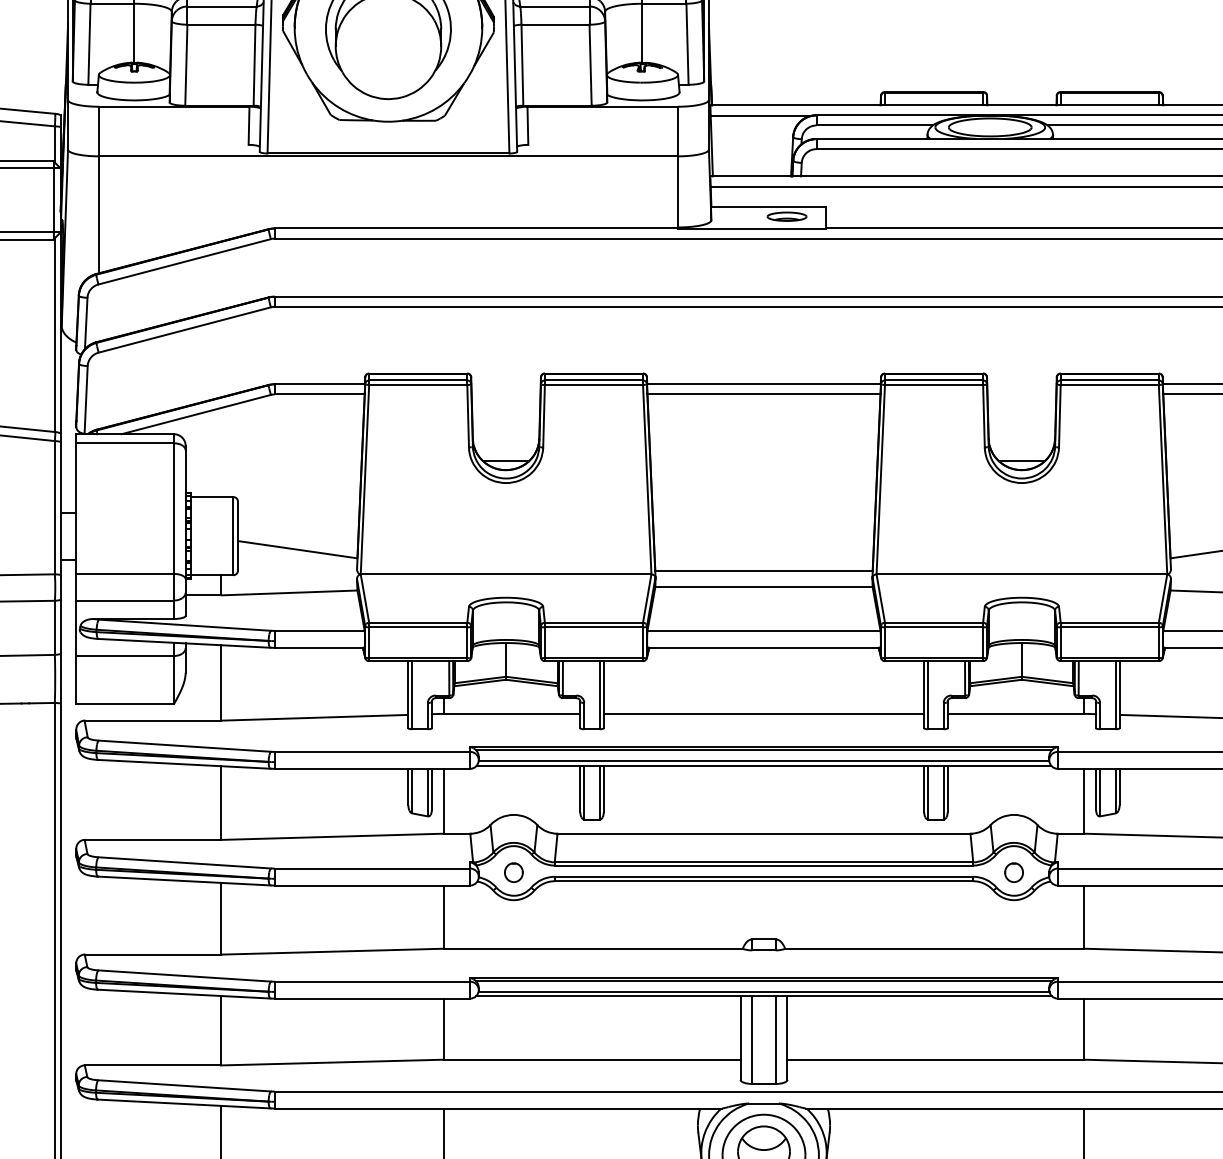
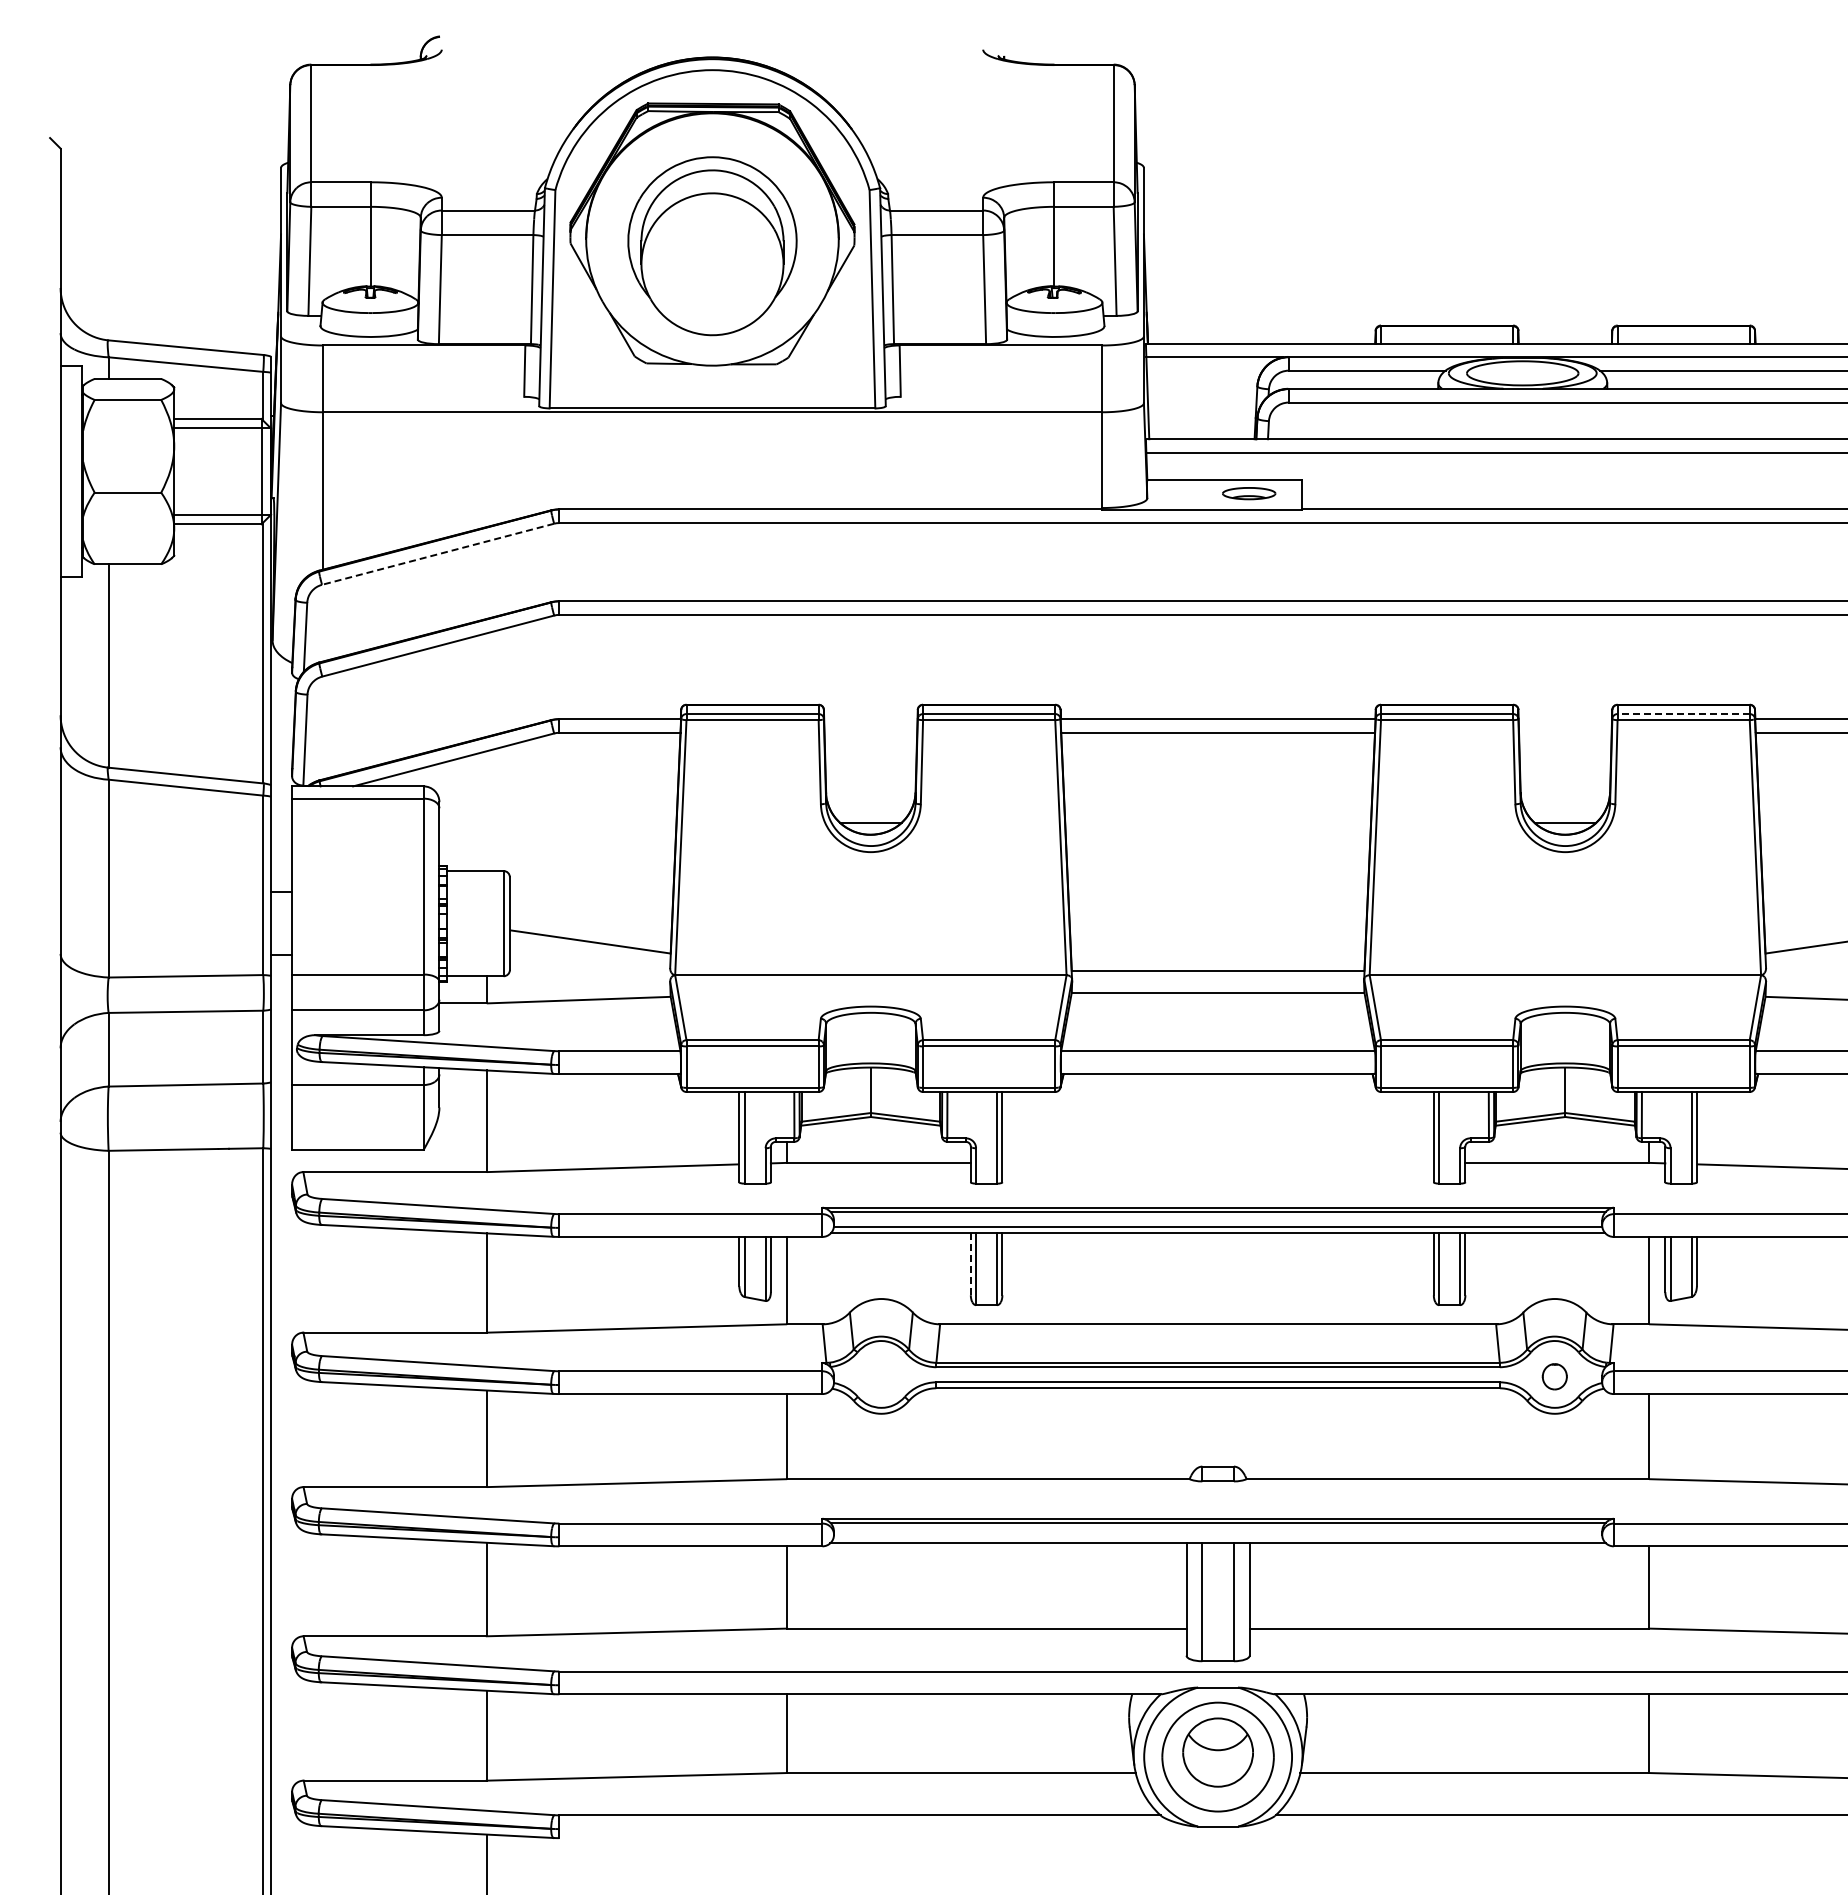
line: (184, 261) -> (437, 554), solid -> dashed
line: (1109, 380) -> (1683, 714), solid -> dashed
line: (763, 713) -> (1217, 1162), removed
line: (580, 788) -> (970, 1263), solid -> dashed
part: (513, 872) -> (881, 1376), removed
line: (763, 992) -> (1217, 1537), removed

